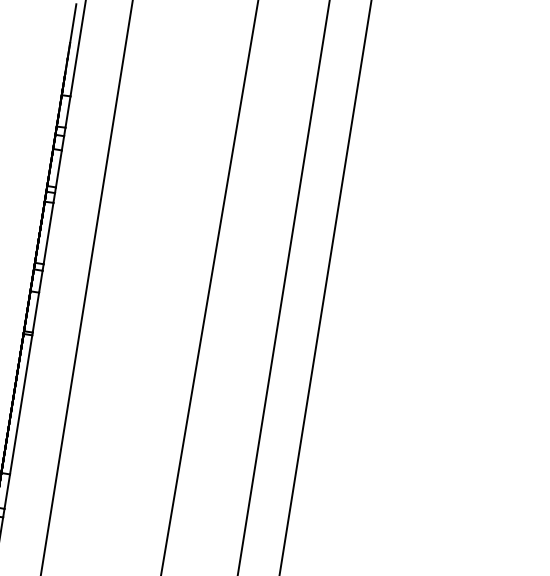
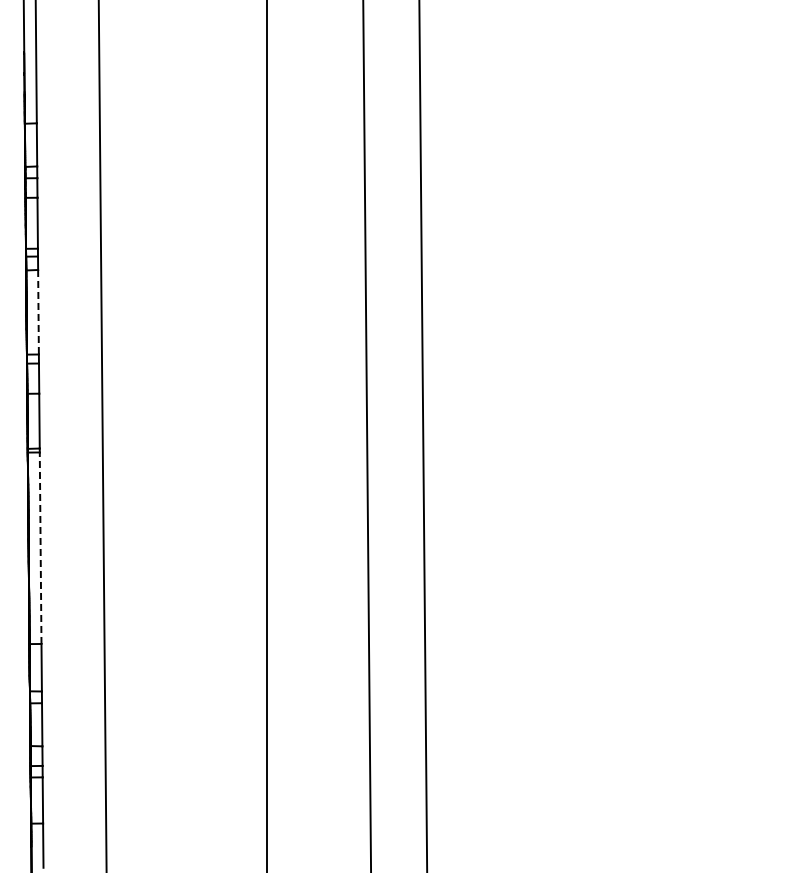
line: (48, 233) -> (38, 312), solid -> dashed
line: (21, 405) -> (40, 548), solid -> dashed

